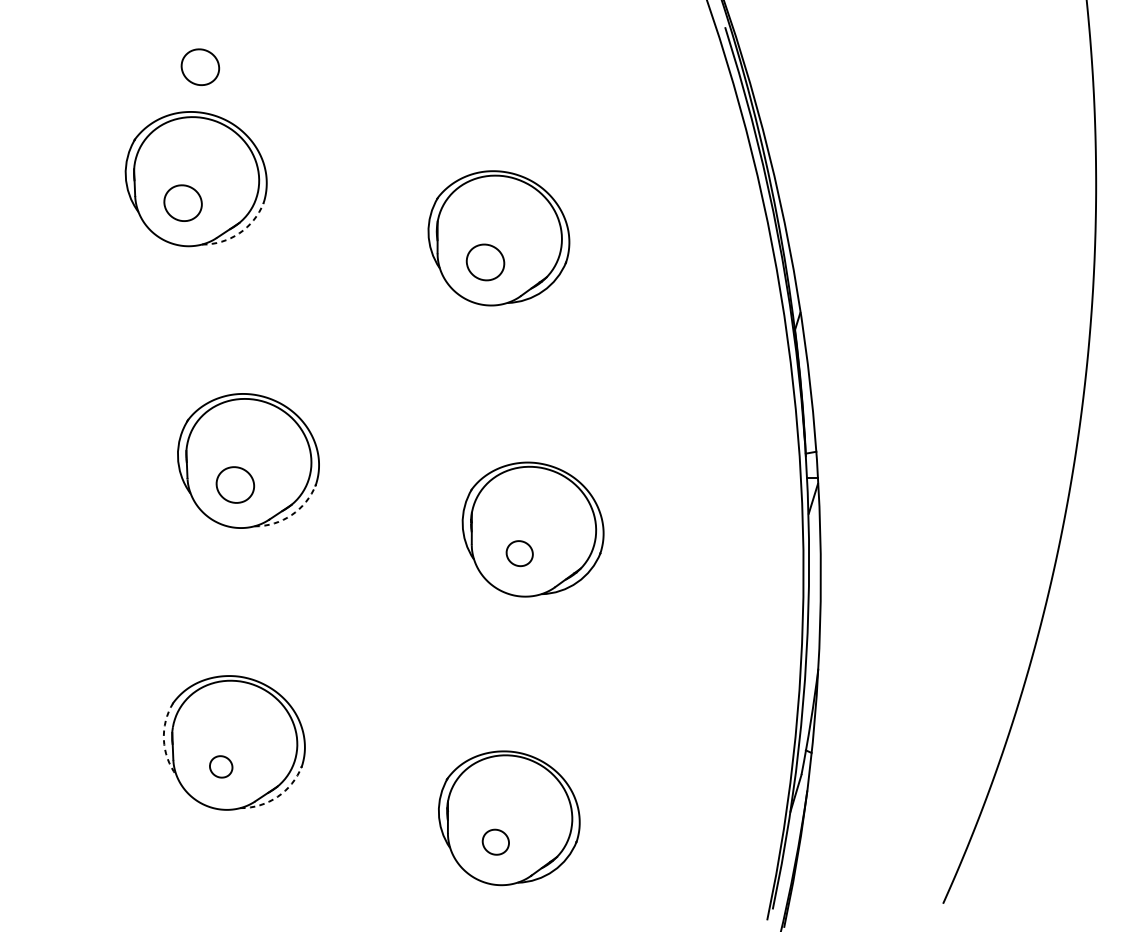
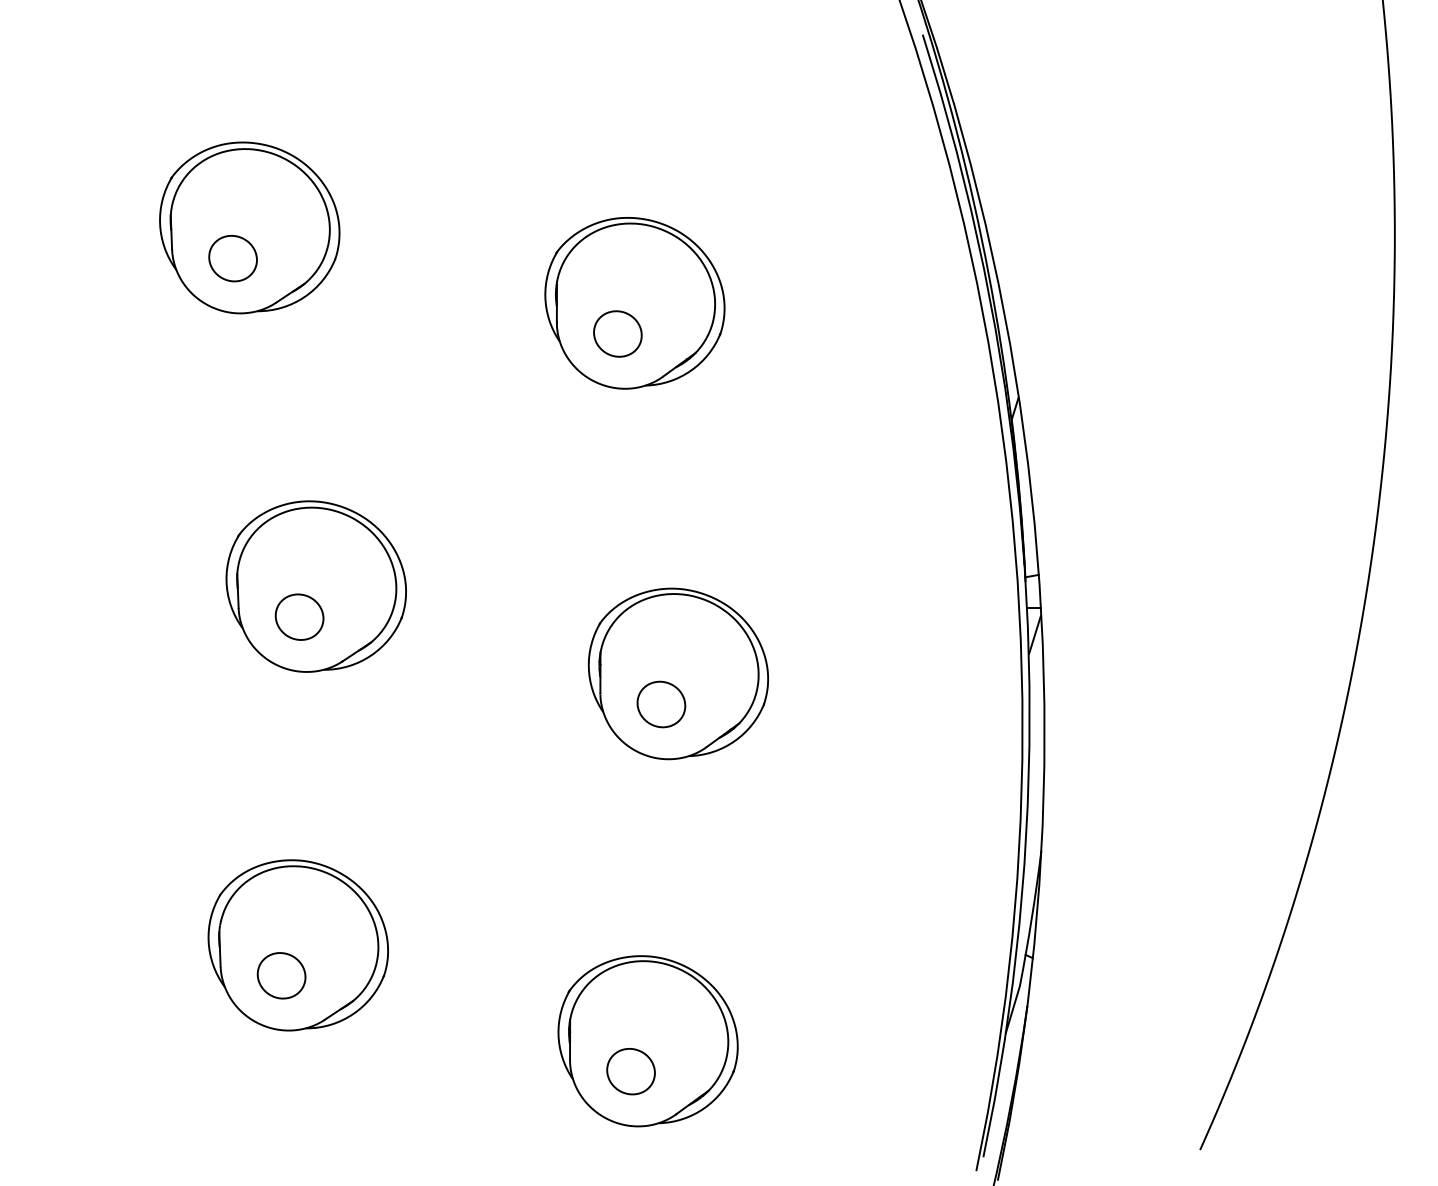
part: (199, 67) -> (254, 85), removed
arc: (239, 233) -> (304, 297), dashed -> solid
arc: (291, 515) -> (371, 655), dashed -> solid
part: (519, 553) -> (661, 704), size x1.43
arc: (163, 739) -> (208, 941), dashed -> solid
part: (221, 766) -> (281, 975), size x1.67
arc: (277, 797) -> (353, 1014), dashed -> solid
part: (495, 842) -> (630, 1071), size x1.43

